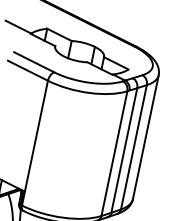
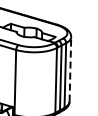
line: (146, 135) -> (70, 68), solid -> dashed

